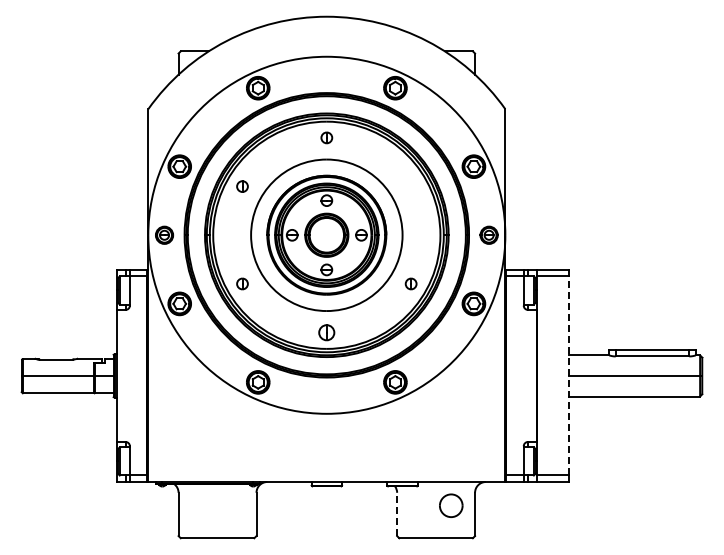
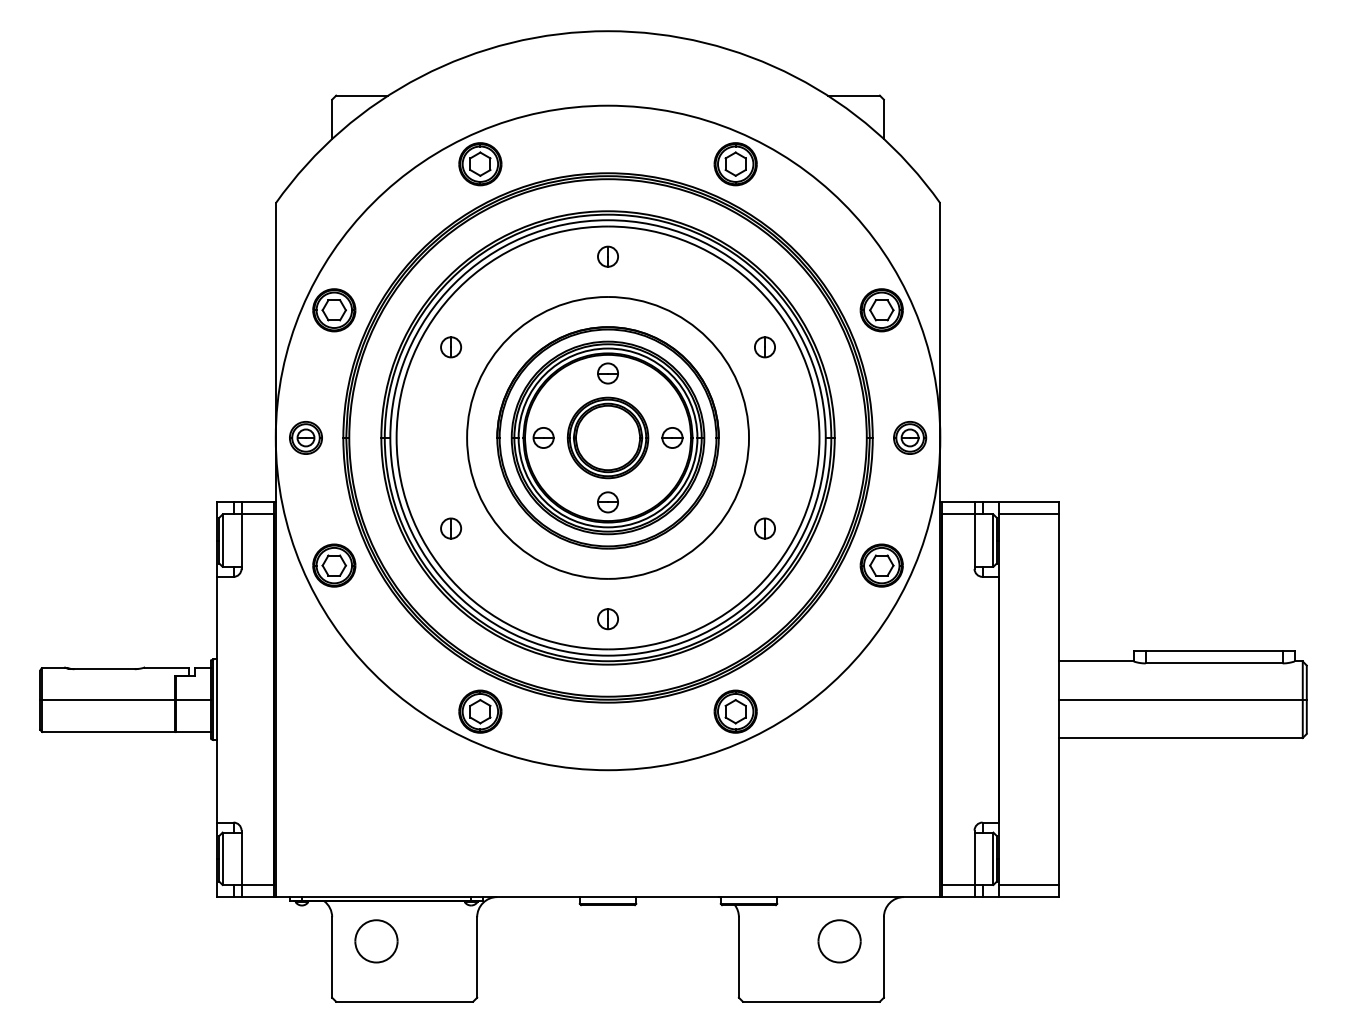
part: (410, 186) -> (763, 347), added
part: (326, 332) -> (607, 618), size x0.71
line: (569, 375) -> (1059, 698), dashed -> solid
part: (202, 505) -> (376, 940), added
line: (397, 514) -> (739, 957), dashed -> solid

